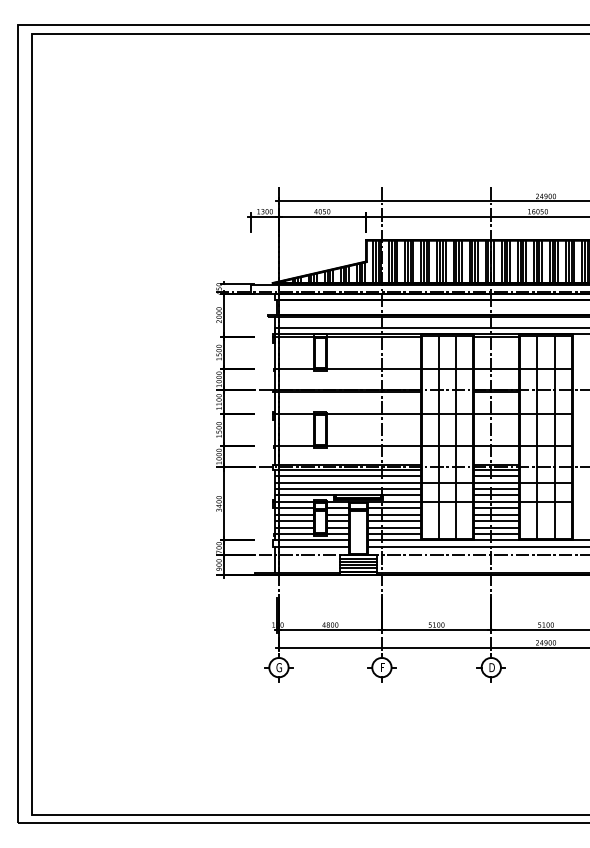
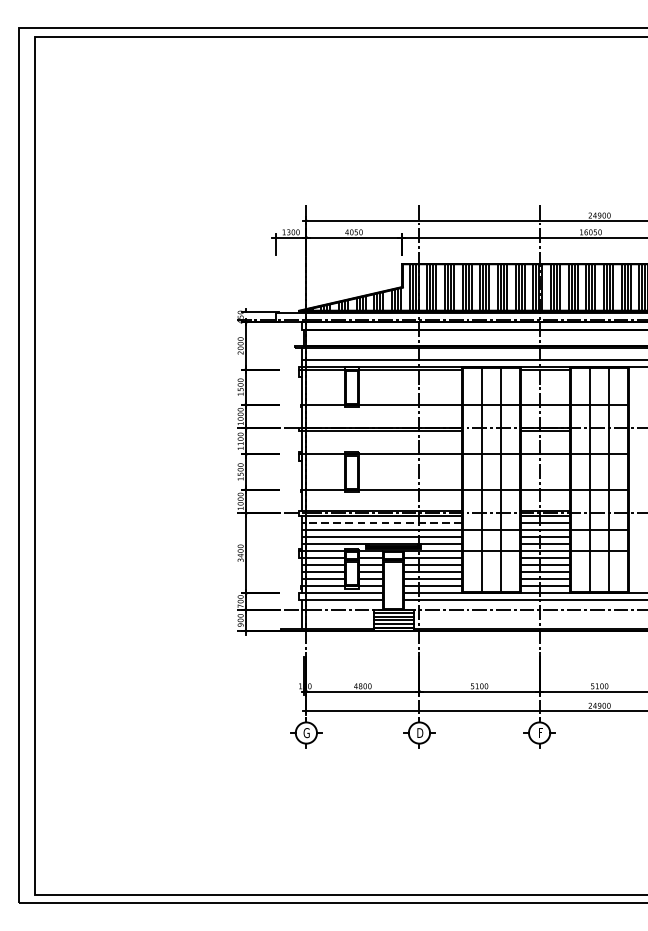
line: (347, 476) -> (381, 523), solid -> dashed
text: (382, 667) -> (420, 732), F -> D
text: (491, 667) -> (539, 732), D -> F

